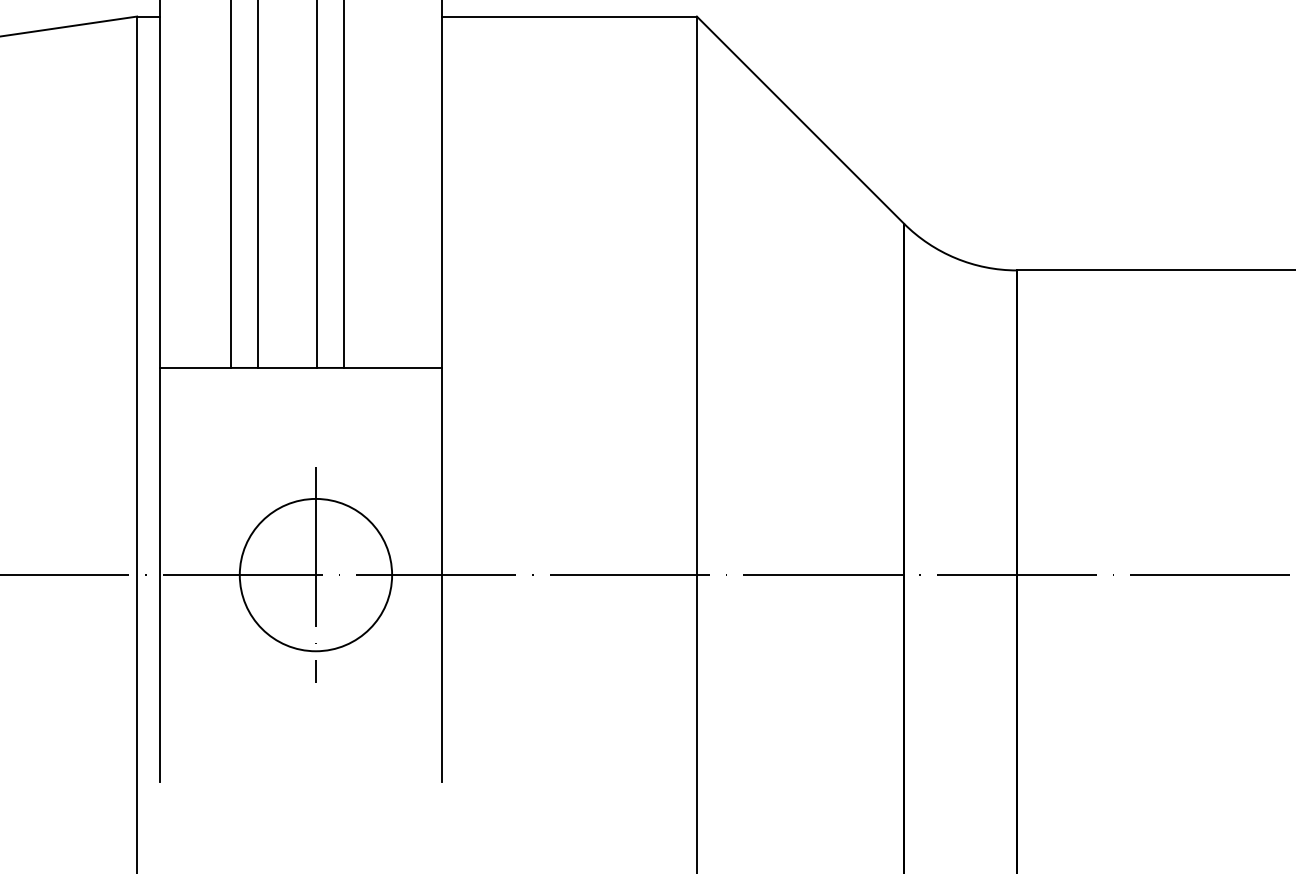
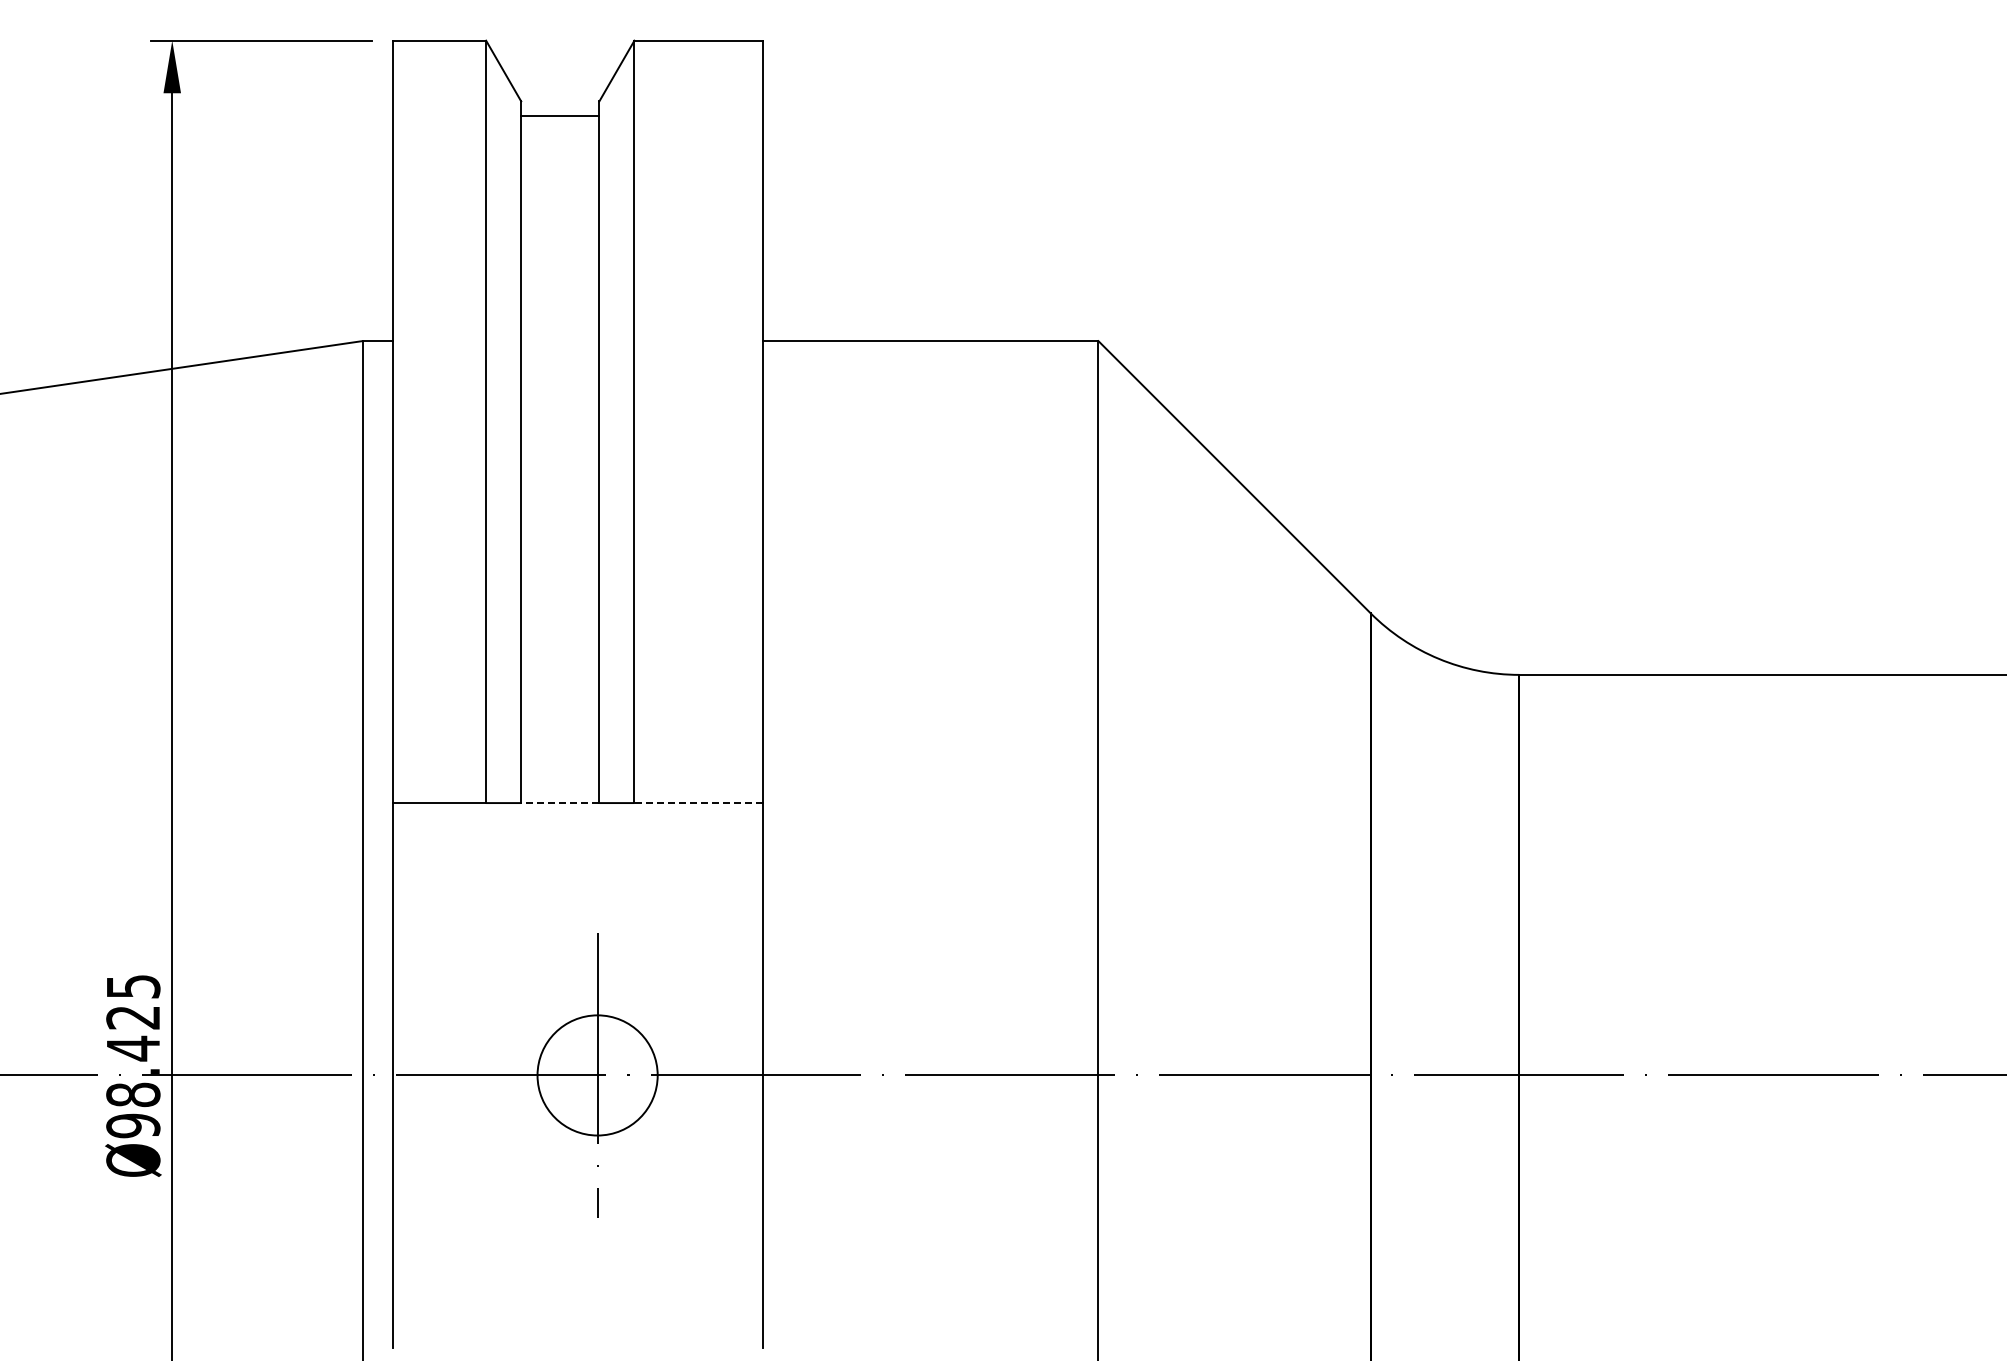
line: (286, 368) -> (559, 803), solid -> dashed
line: (392, 368) -> (698, 803), solid -> dashed
circle: (315, 575) -> (597, 1075), size x0.6

